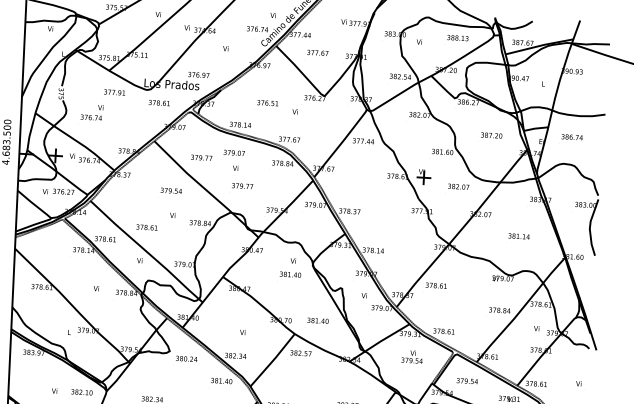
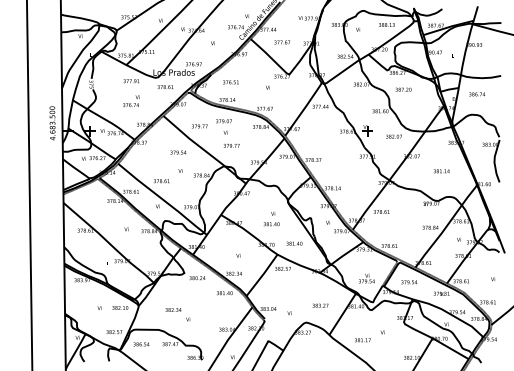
text: (267, 103) -> (230, 82), moved
text: (92, 112) -> (131, 101), moved
text: (491, 135) -> (403, 89), moved
text: (290, 268) -> (271, 219), moved
text: (411, 356) -> (366, 278), moved

